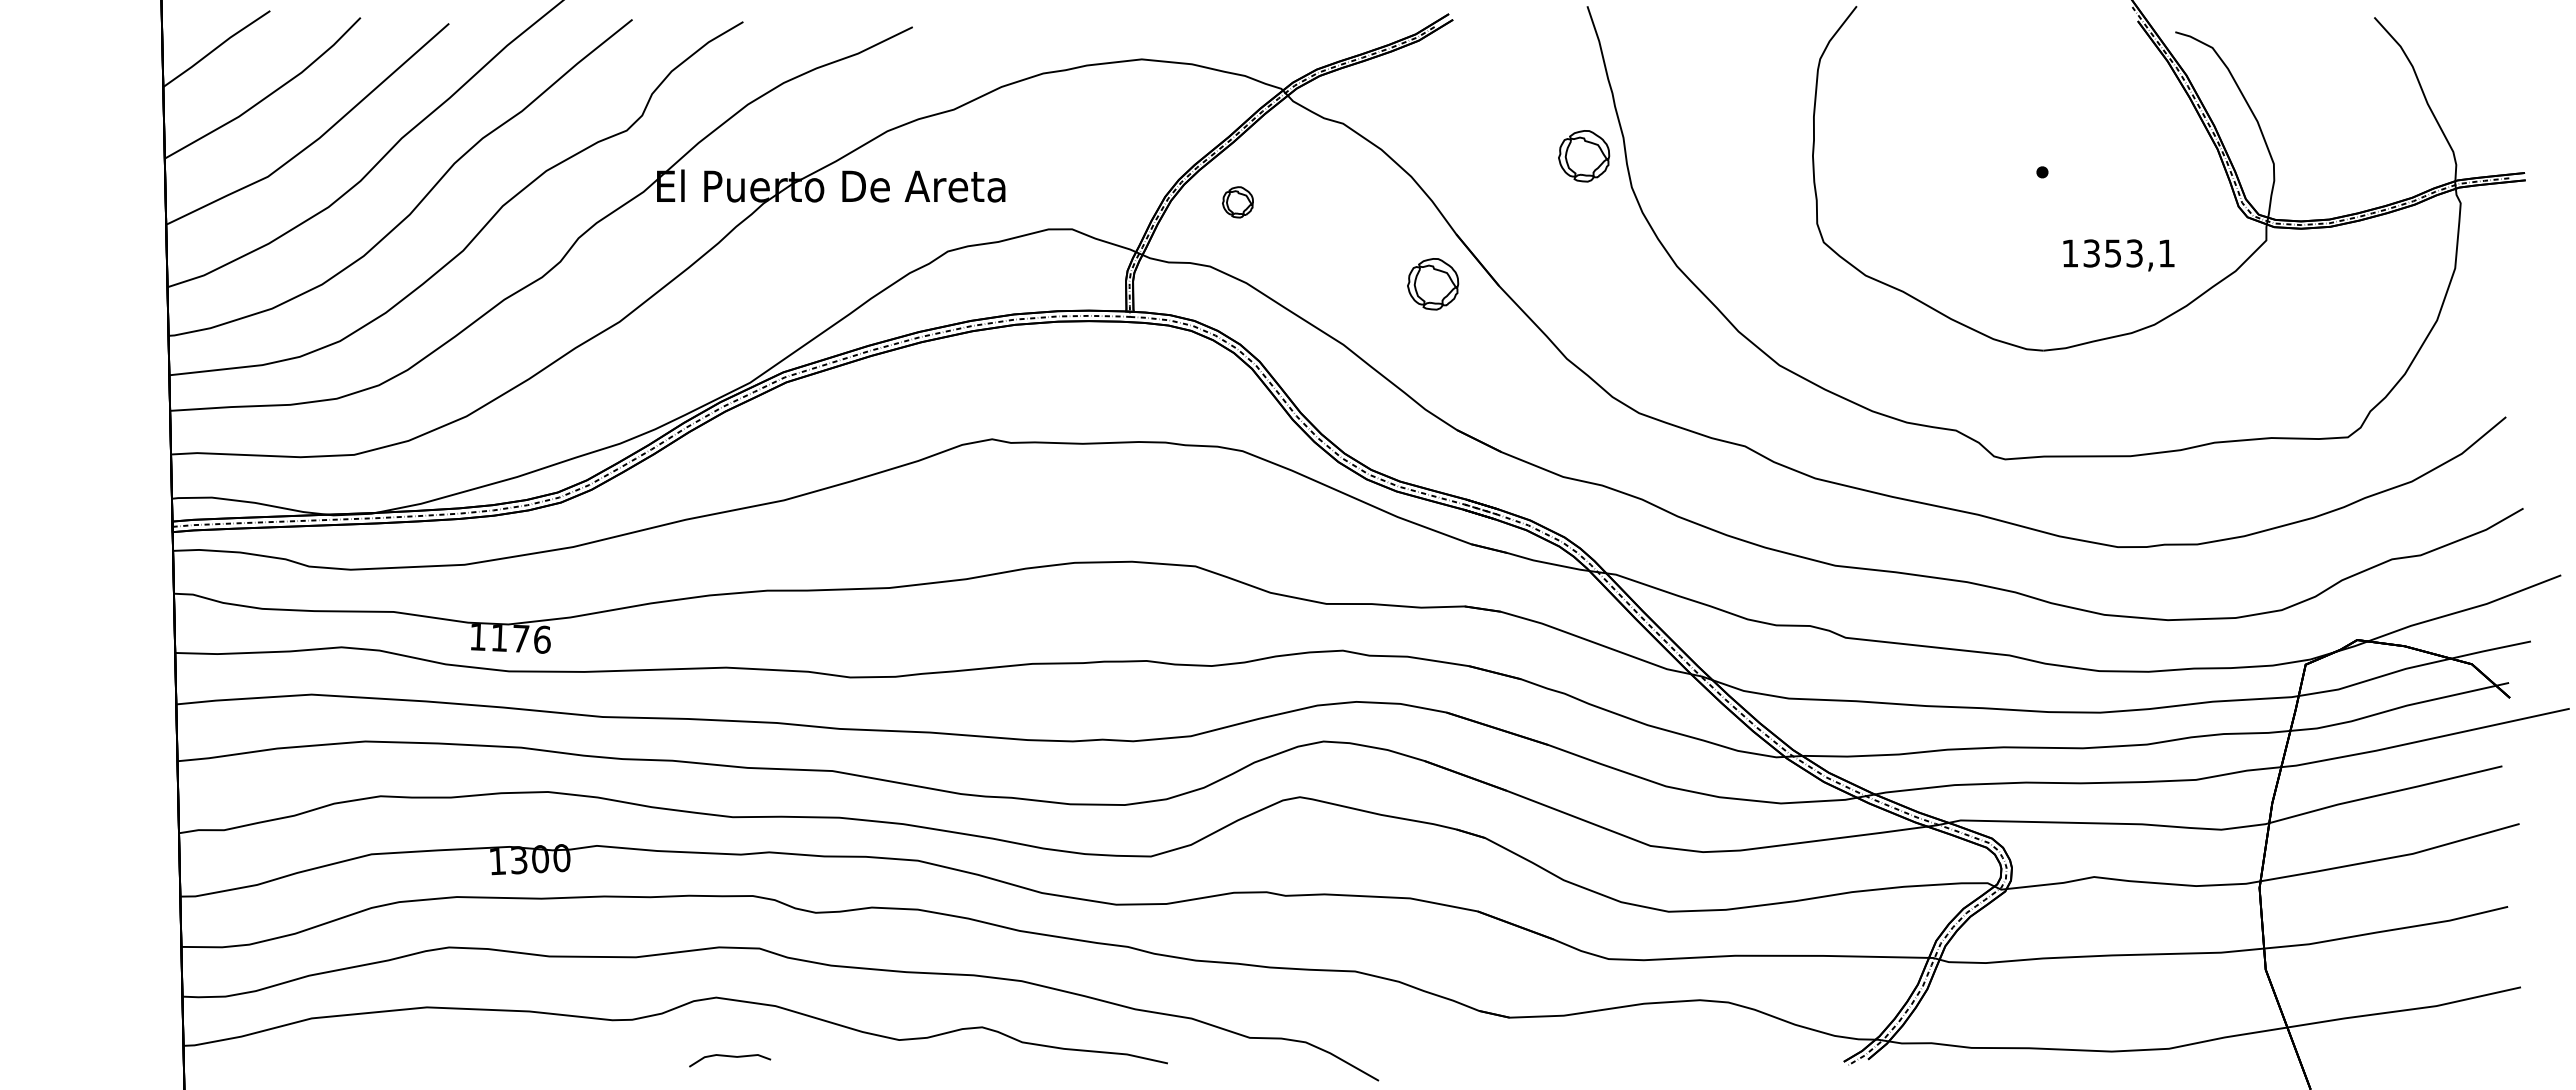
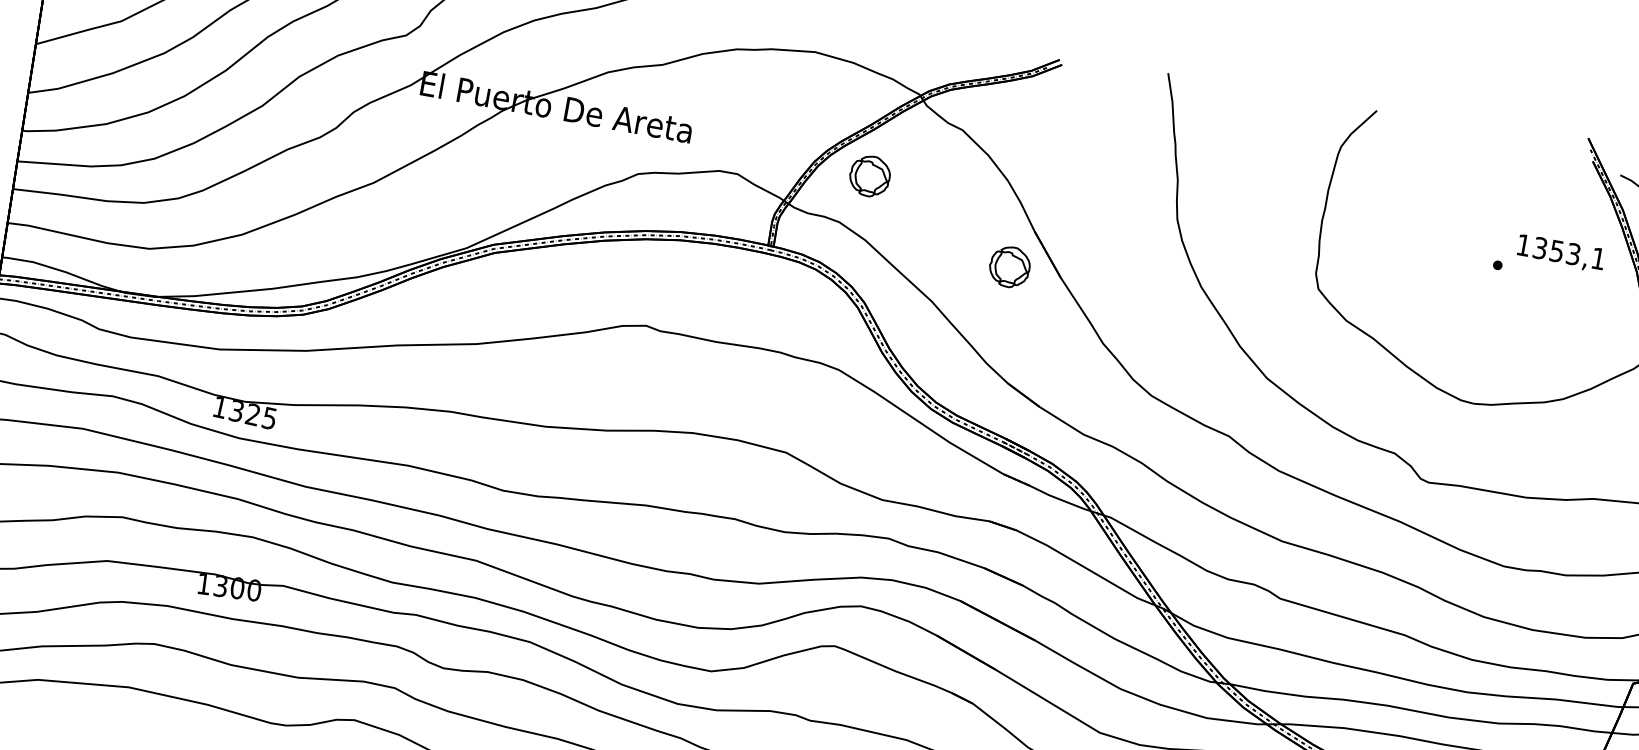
part: (1584, 156) -> (1144, 189), removed
part: (1237, 202) -> (869, 176), size x1.67
text: (2118, 255) -> (1560, 253), moved
text: (520, 638) -> (252, 414), 1176 -> 1325

